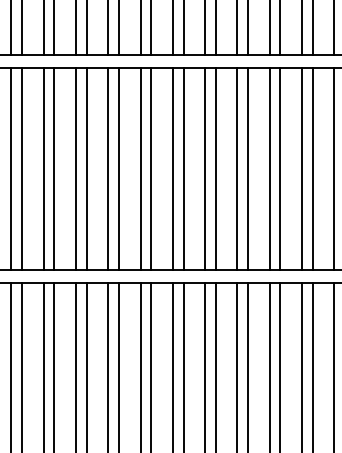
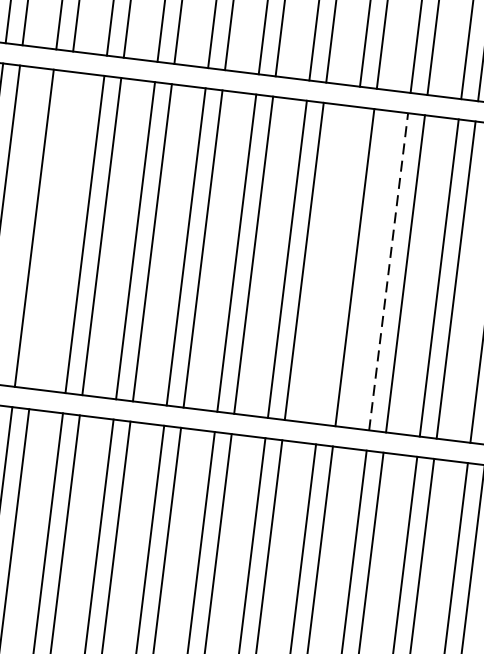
line: (22, 168) -> (51, 229), removed
line: (205, 168) -> (338, 264), removed
line: (237, 168) -> (388, 270), solid -> dashed

